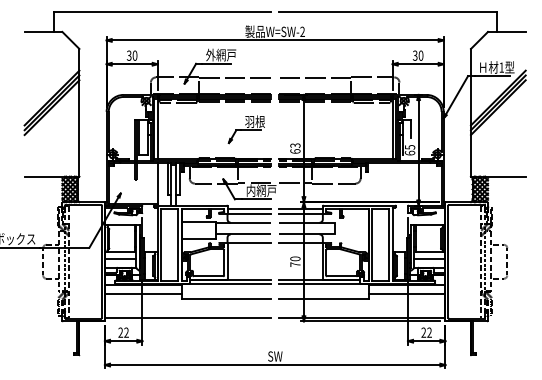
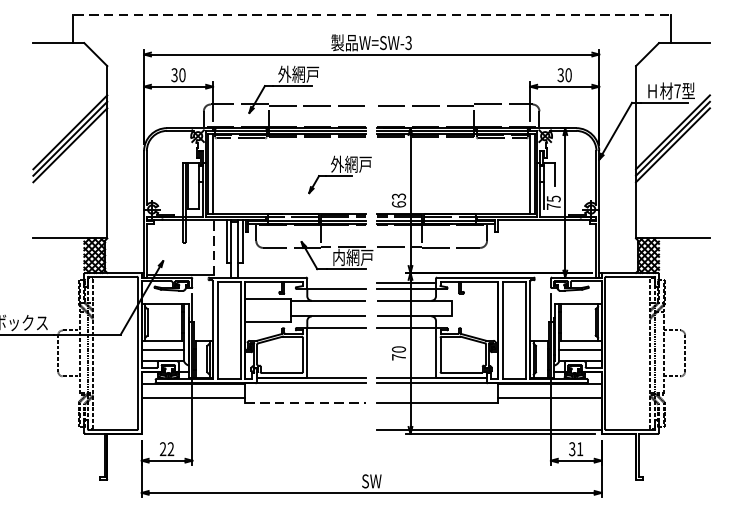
line: (162, 11) -> (219, 15), solid -> dashed
line: (387, 11) -> (523, 15), solid -> dashed
text: (302, 32) -> (408, 43), W=SW-2 -> W=SW-3
text: (501, 67) -> (677, 91), 1 -> 7
text: (260, 121) -> (351, 164), 羽根 -> 外網戸
text: (409, 152) -> (553, 205), 65 -> 75
line: (158, 182) -> (214, 246), solid -> dashed
line: (248, 209) -> (335, 282), removed
line: (226, 298) -> (305, 403), solid -> dashed
line: (187, 318) -> (253, 430), removed
text: (426, 332) -> (575, 448), 22 -> 31

